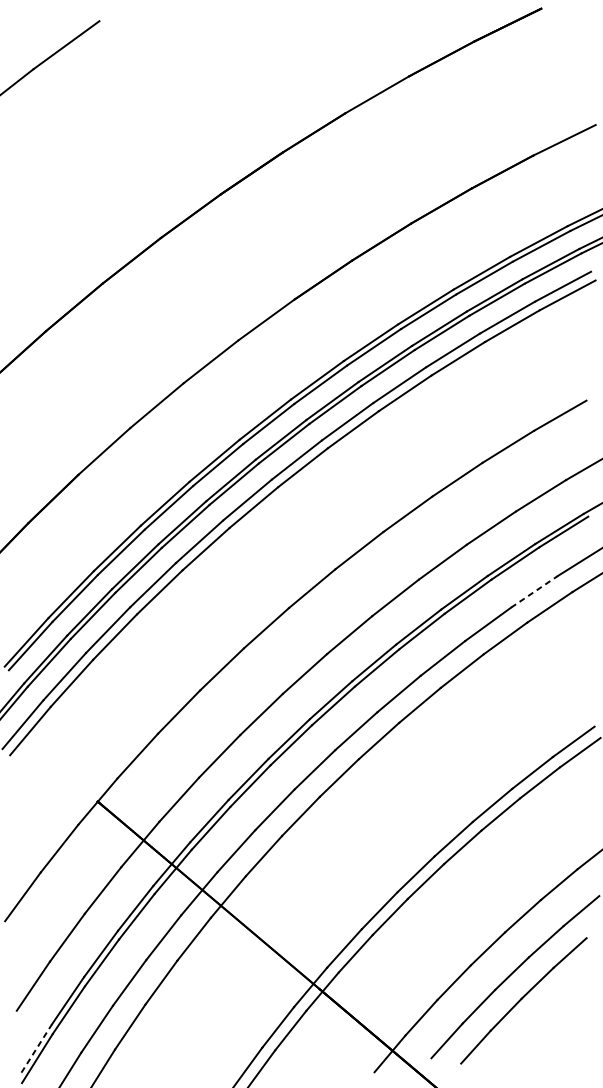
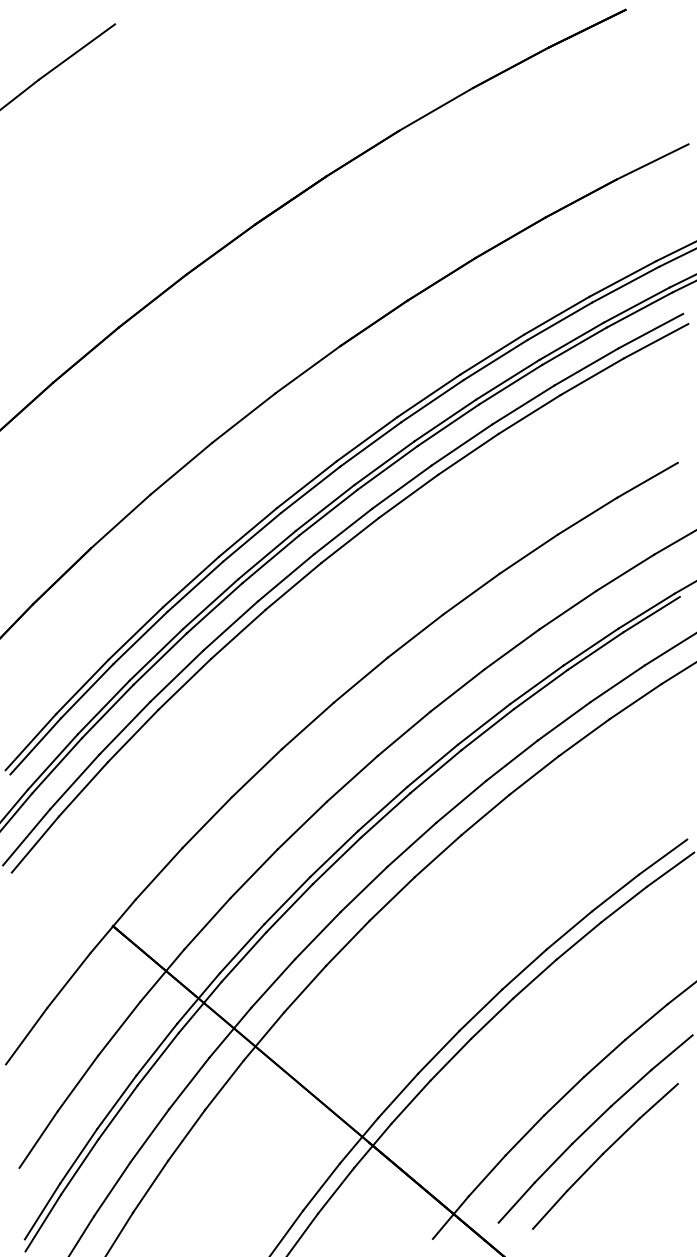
line: (534, 591) -> (617, 683), dashed -> solid
line: (36, 1048) -> (42, 1211), dashed -> solid

